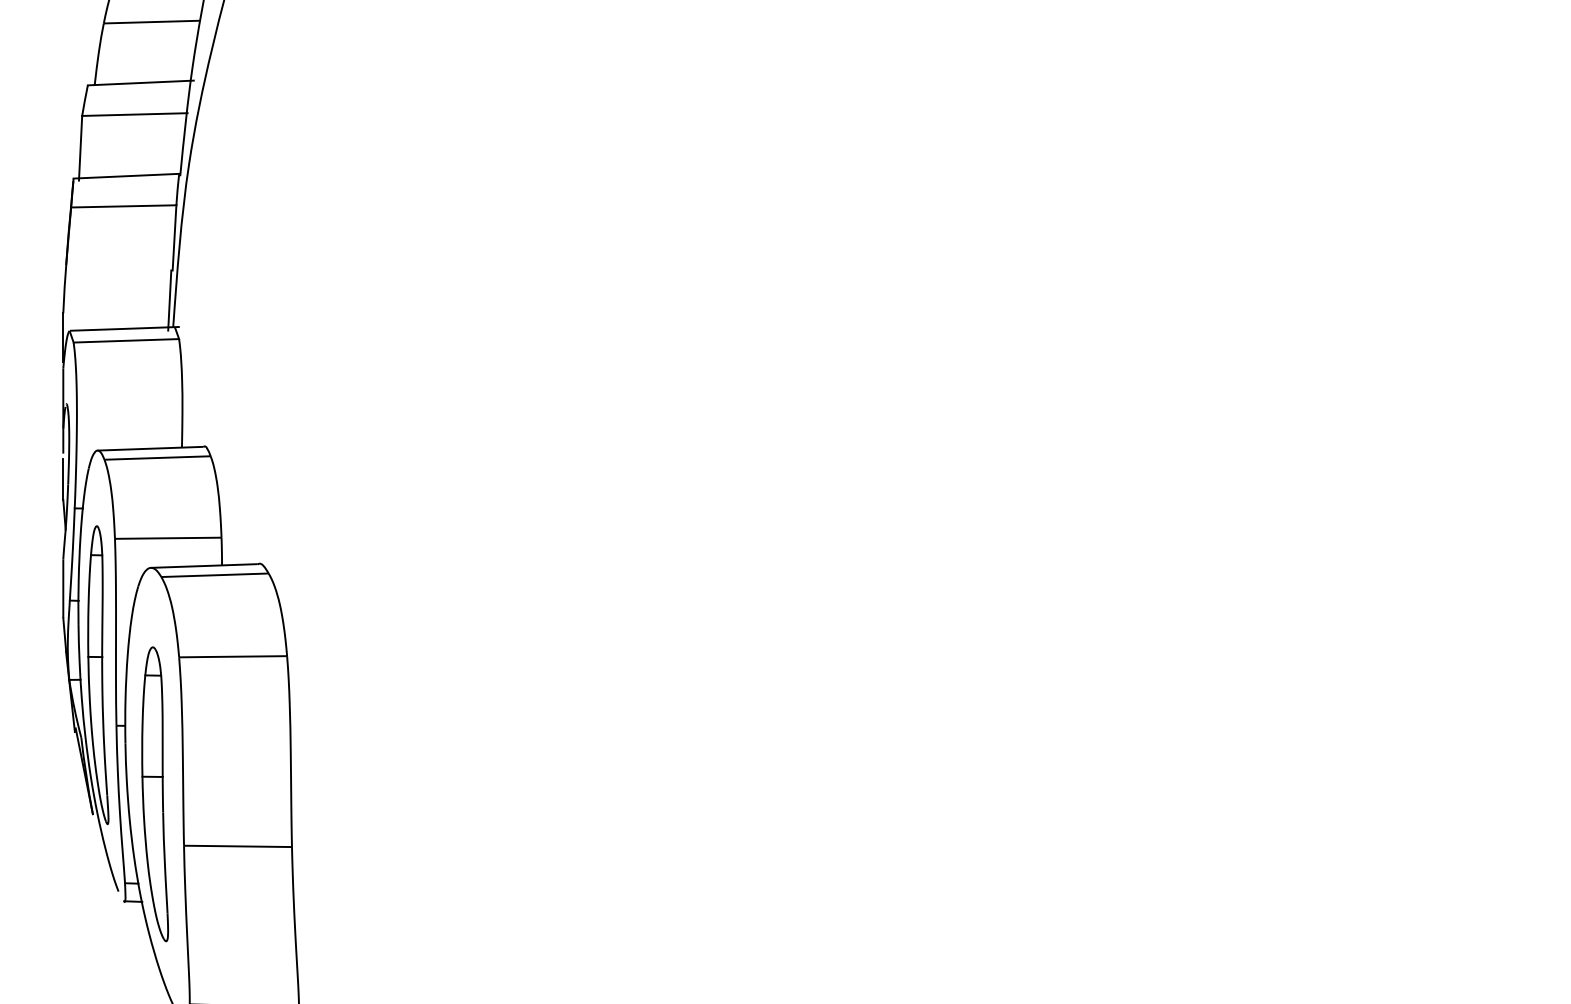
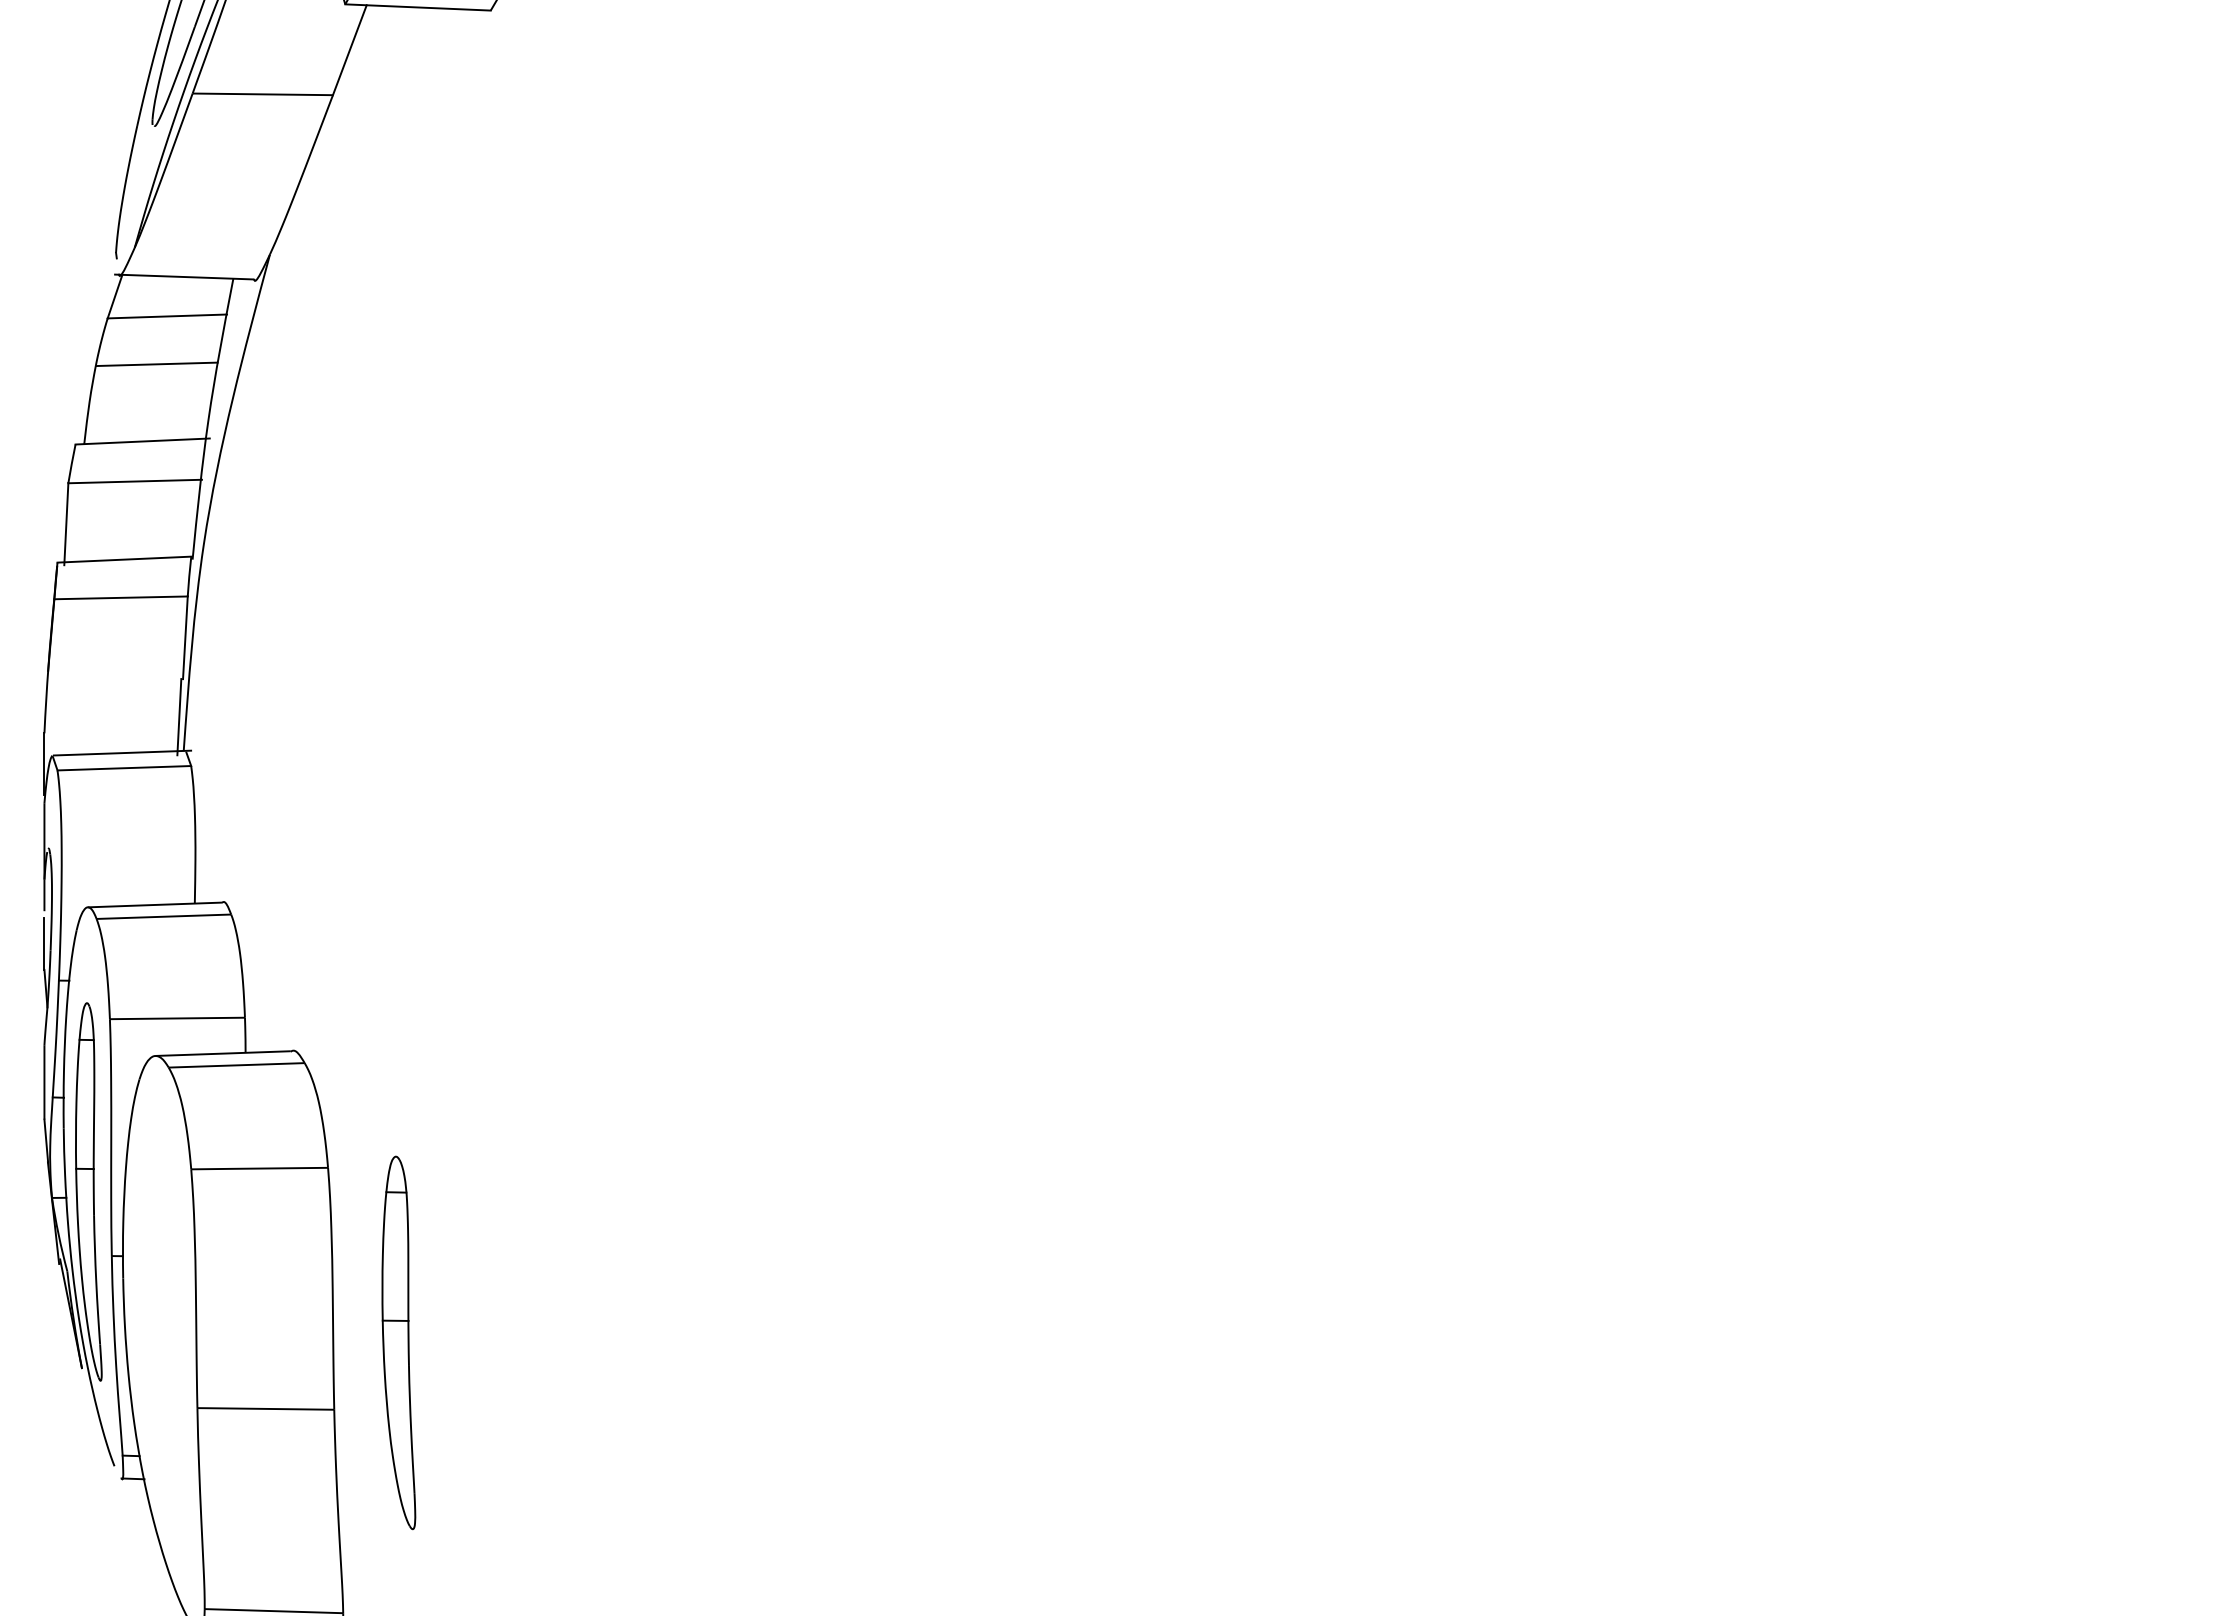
part: (154, 793) -> (398, 1342), moved

